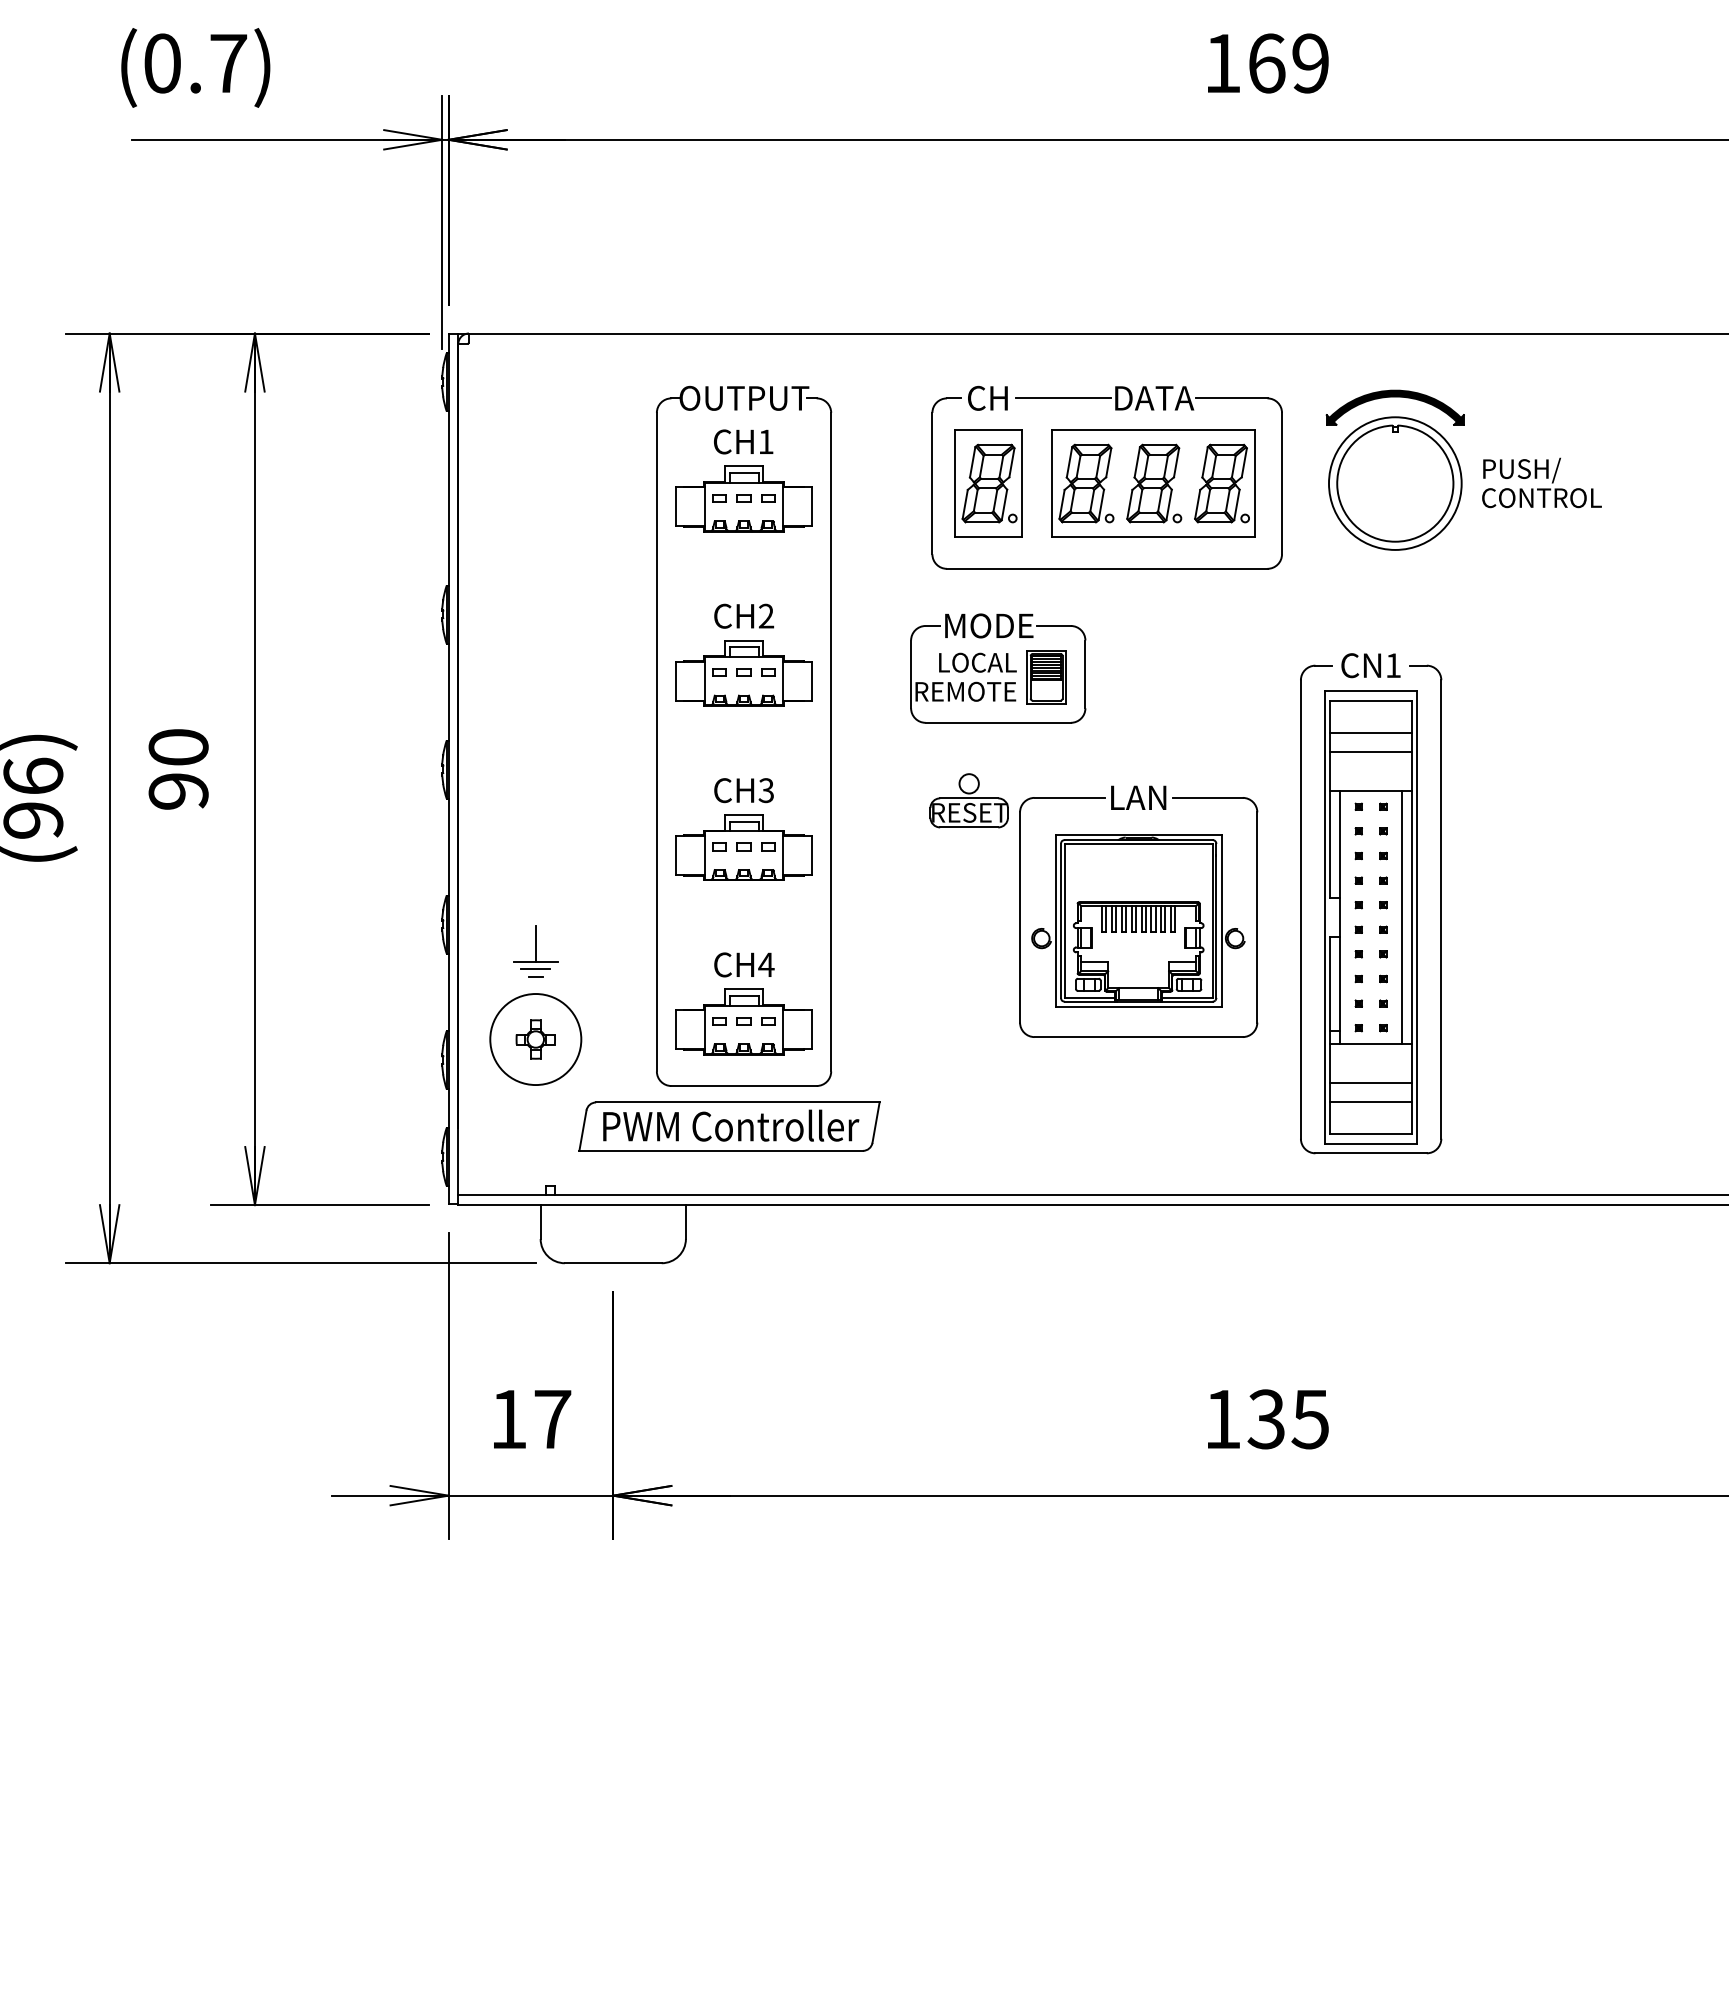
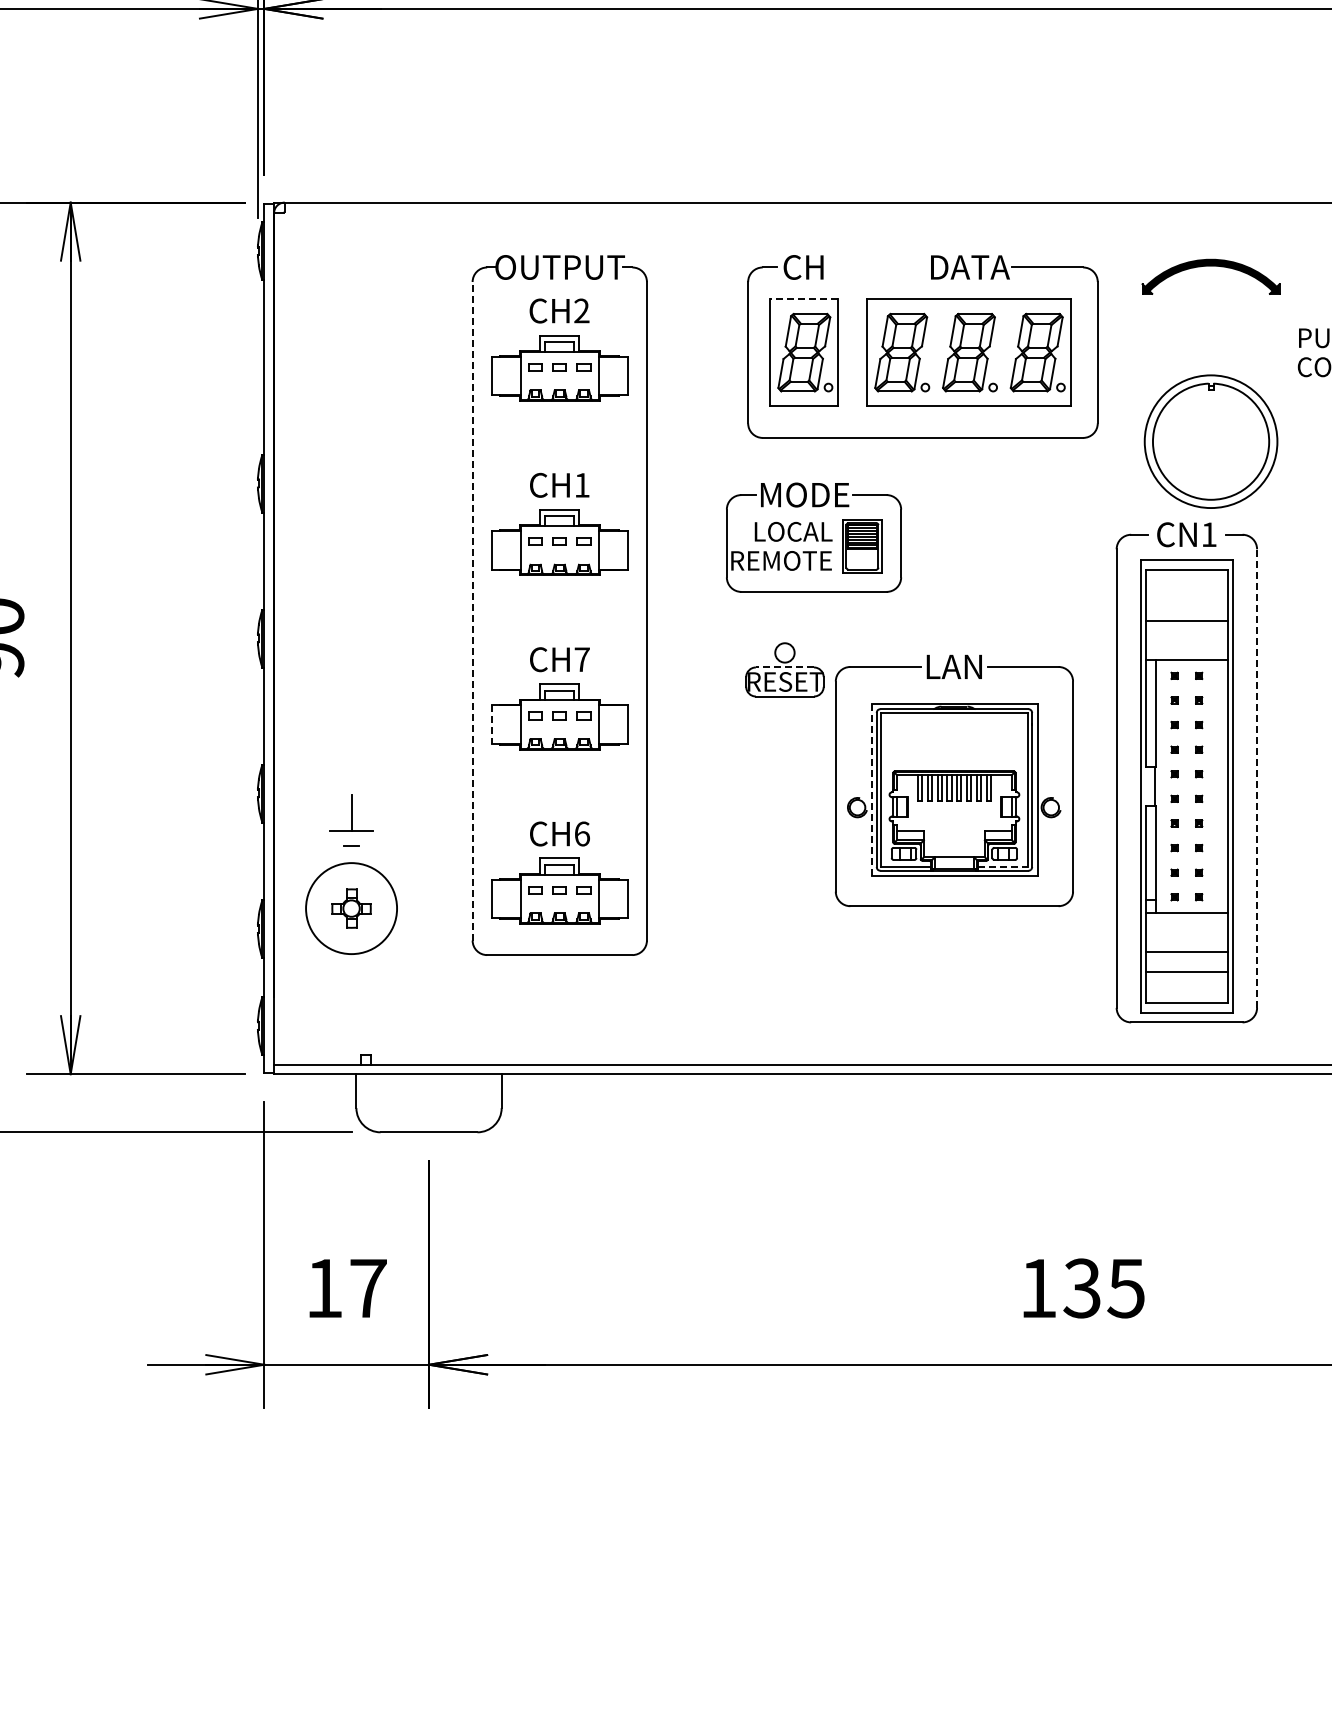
line: (1062, 398) -> (878, 267), removed
line: (988, 430) -> (804, 299), solid -> dashed
text: (765, 441) -> (581, 310), CH1 -> CH2
part: (1395, 483) -> (1211, 441), moved
text: (766, 615) -> (582, 484), CH2 -> CH1
line: (1370, 732) -> (1186, 601), removed
line: (656, 741) -> (472, 610), solid -> dashed
text: (766, 790) -> (582, 659), CH3 -> CH7
line: (968, 798) -> (784, 667), solid -> dashed
line: (676, 856) -> (492, 725), solid -> dashed
line: (1441, 909) -> (1257, 778), solid -> dashed
line: (1402, 917) -> (1218, 786), removed
line: (1056, 920) -> (872, 789), solid -> dashed
text: (766, 964) -> (582, 833), CH4 -> CH6
line: (535, 969) -> (351, 838), removed
line: (1187, 997) -> (1003, 866), solid -> dashed
part: (729, 1126) -> (545, 995), removed

